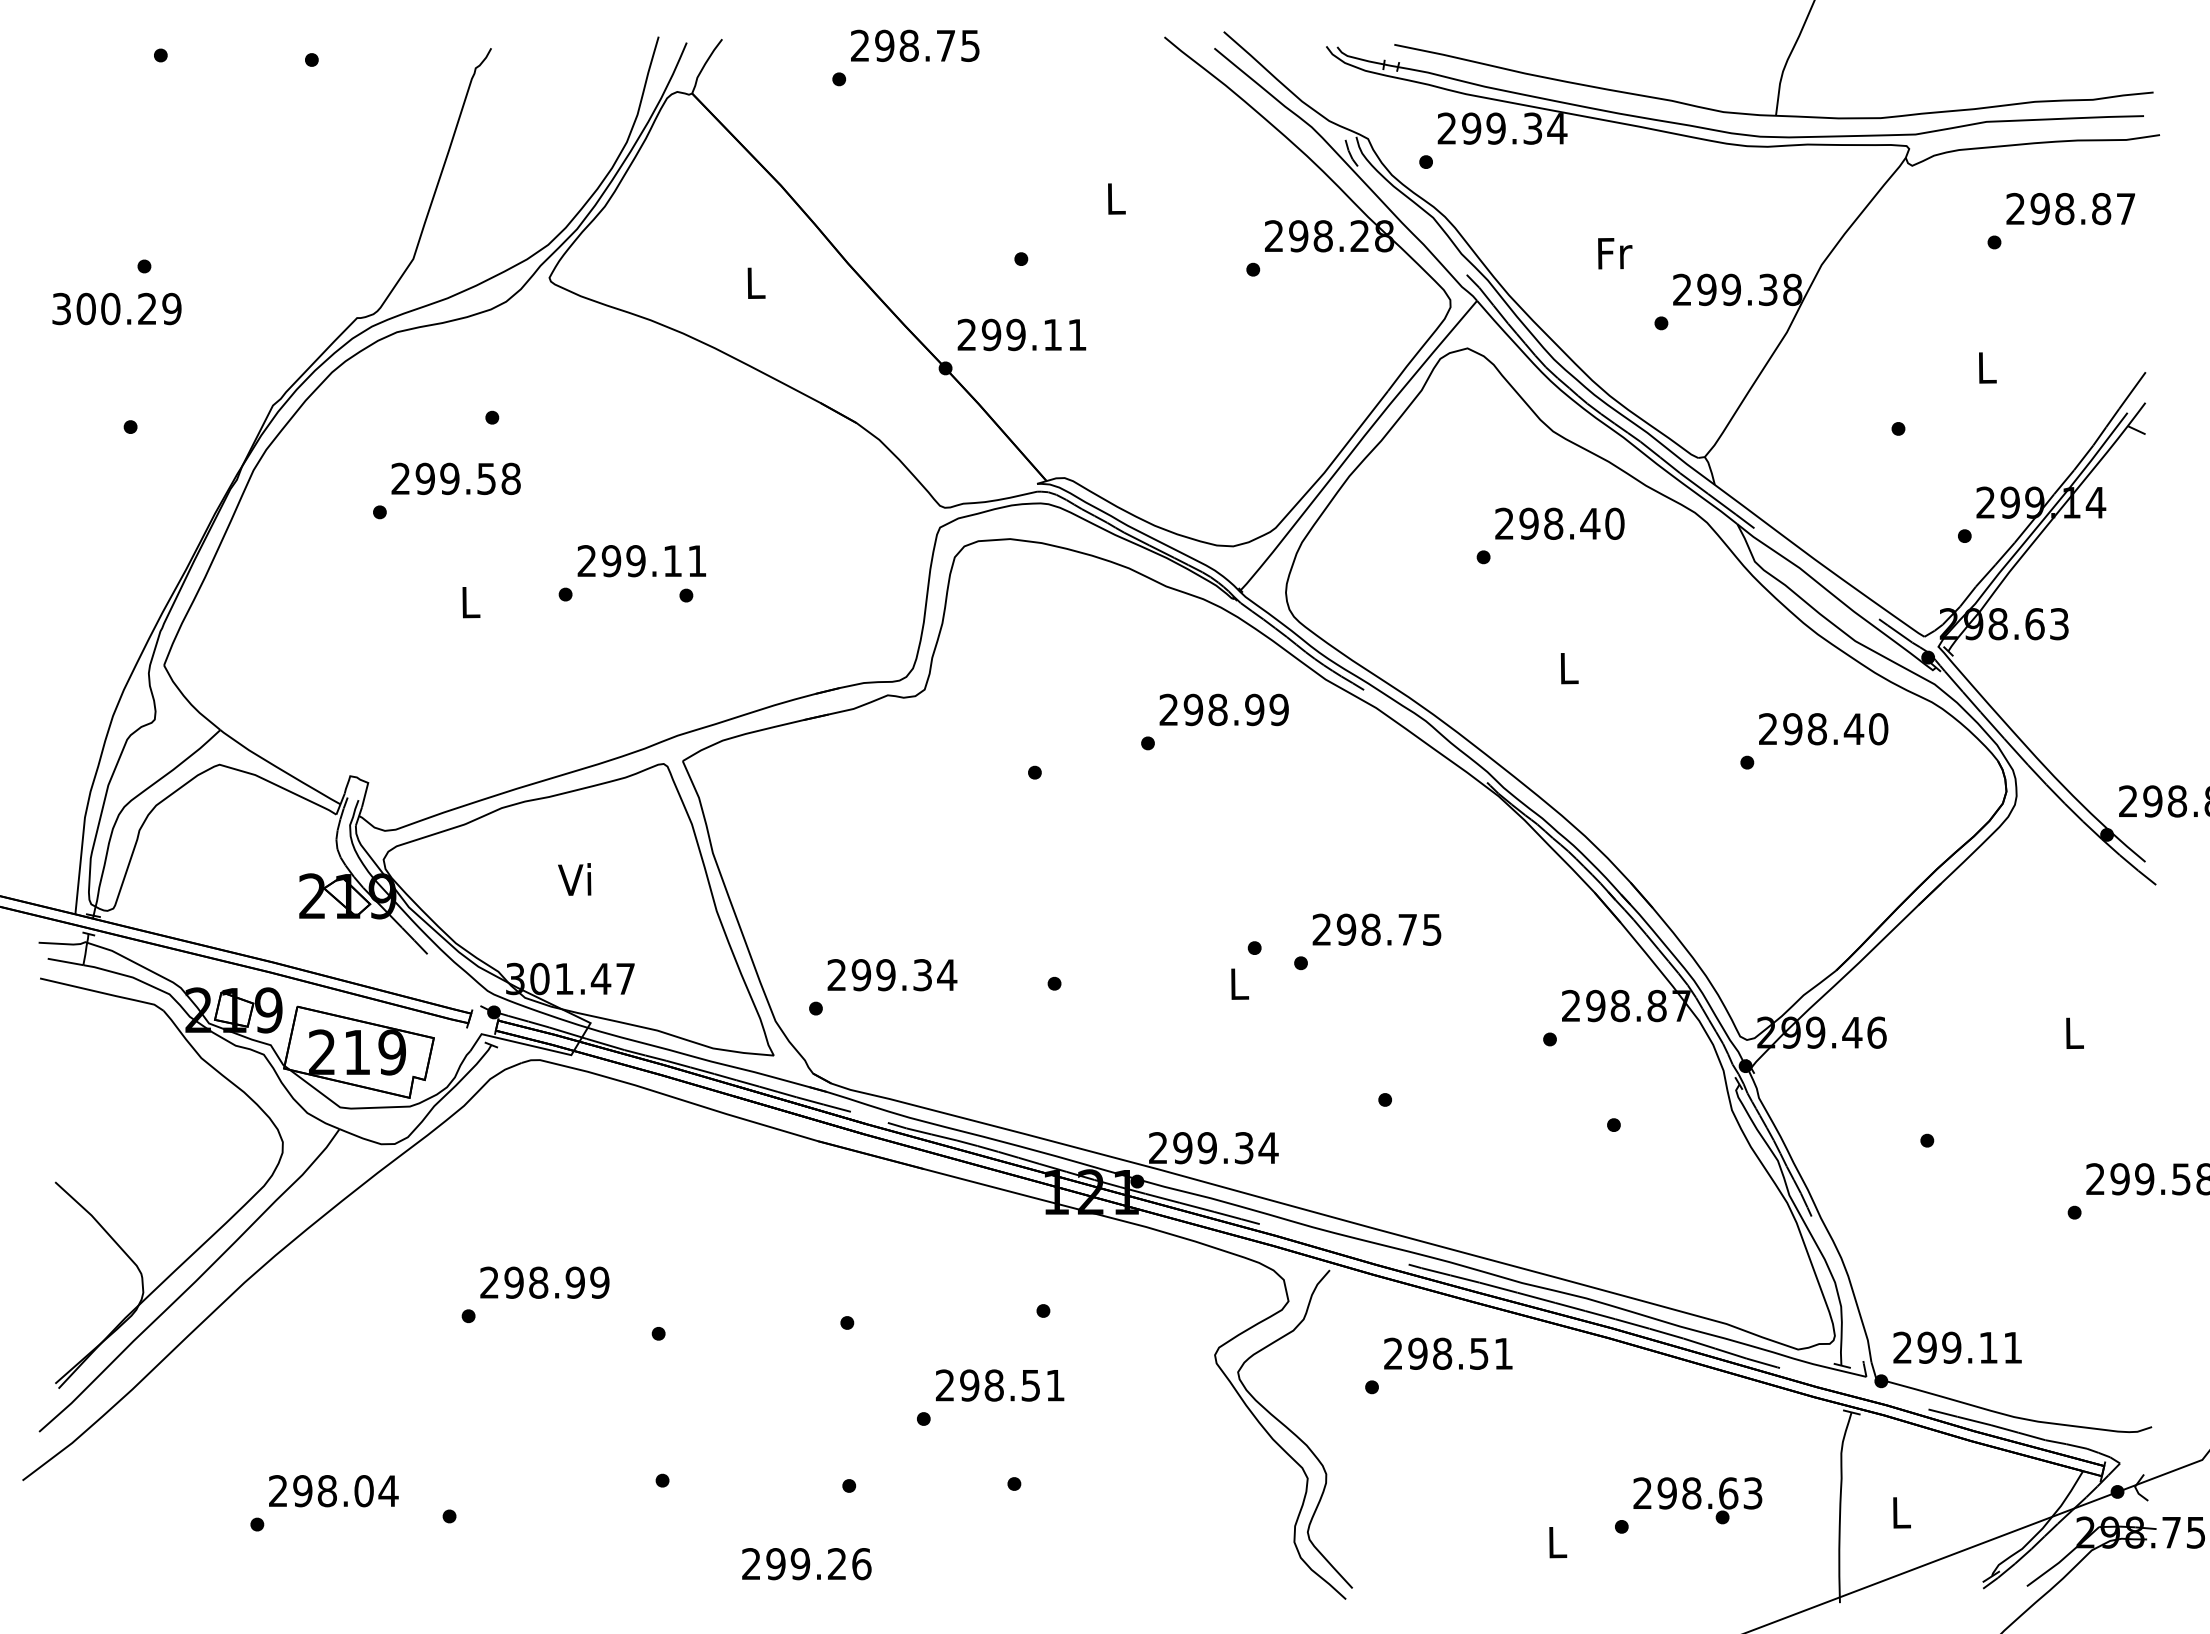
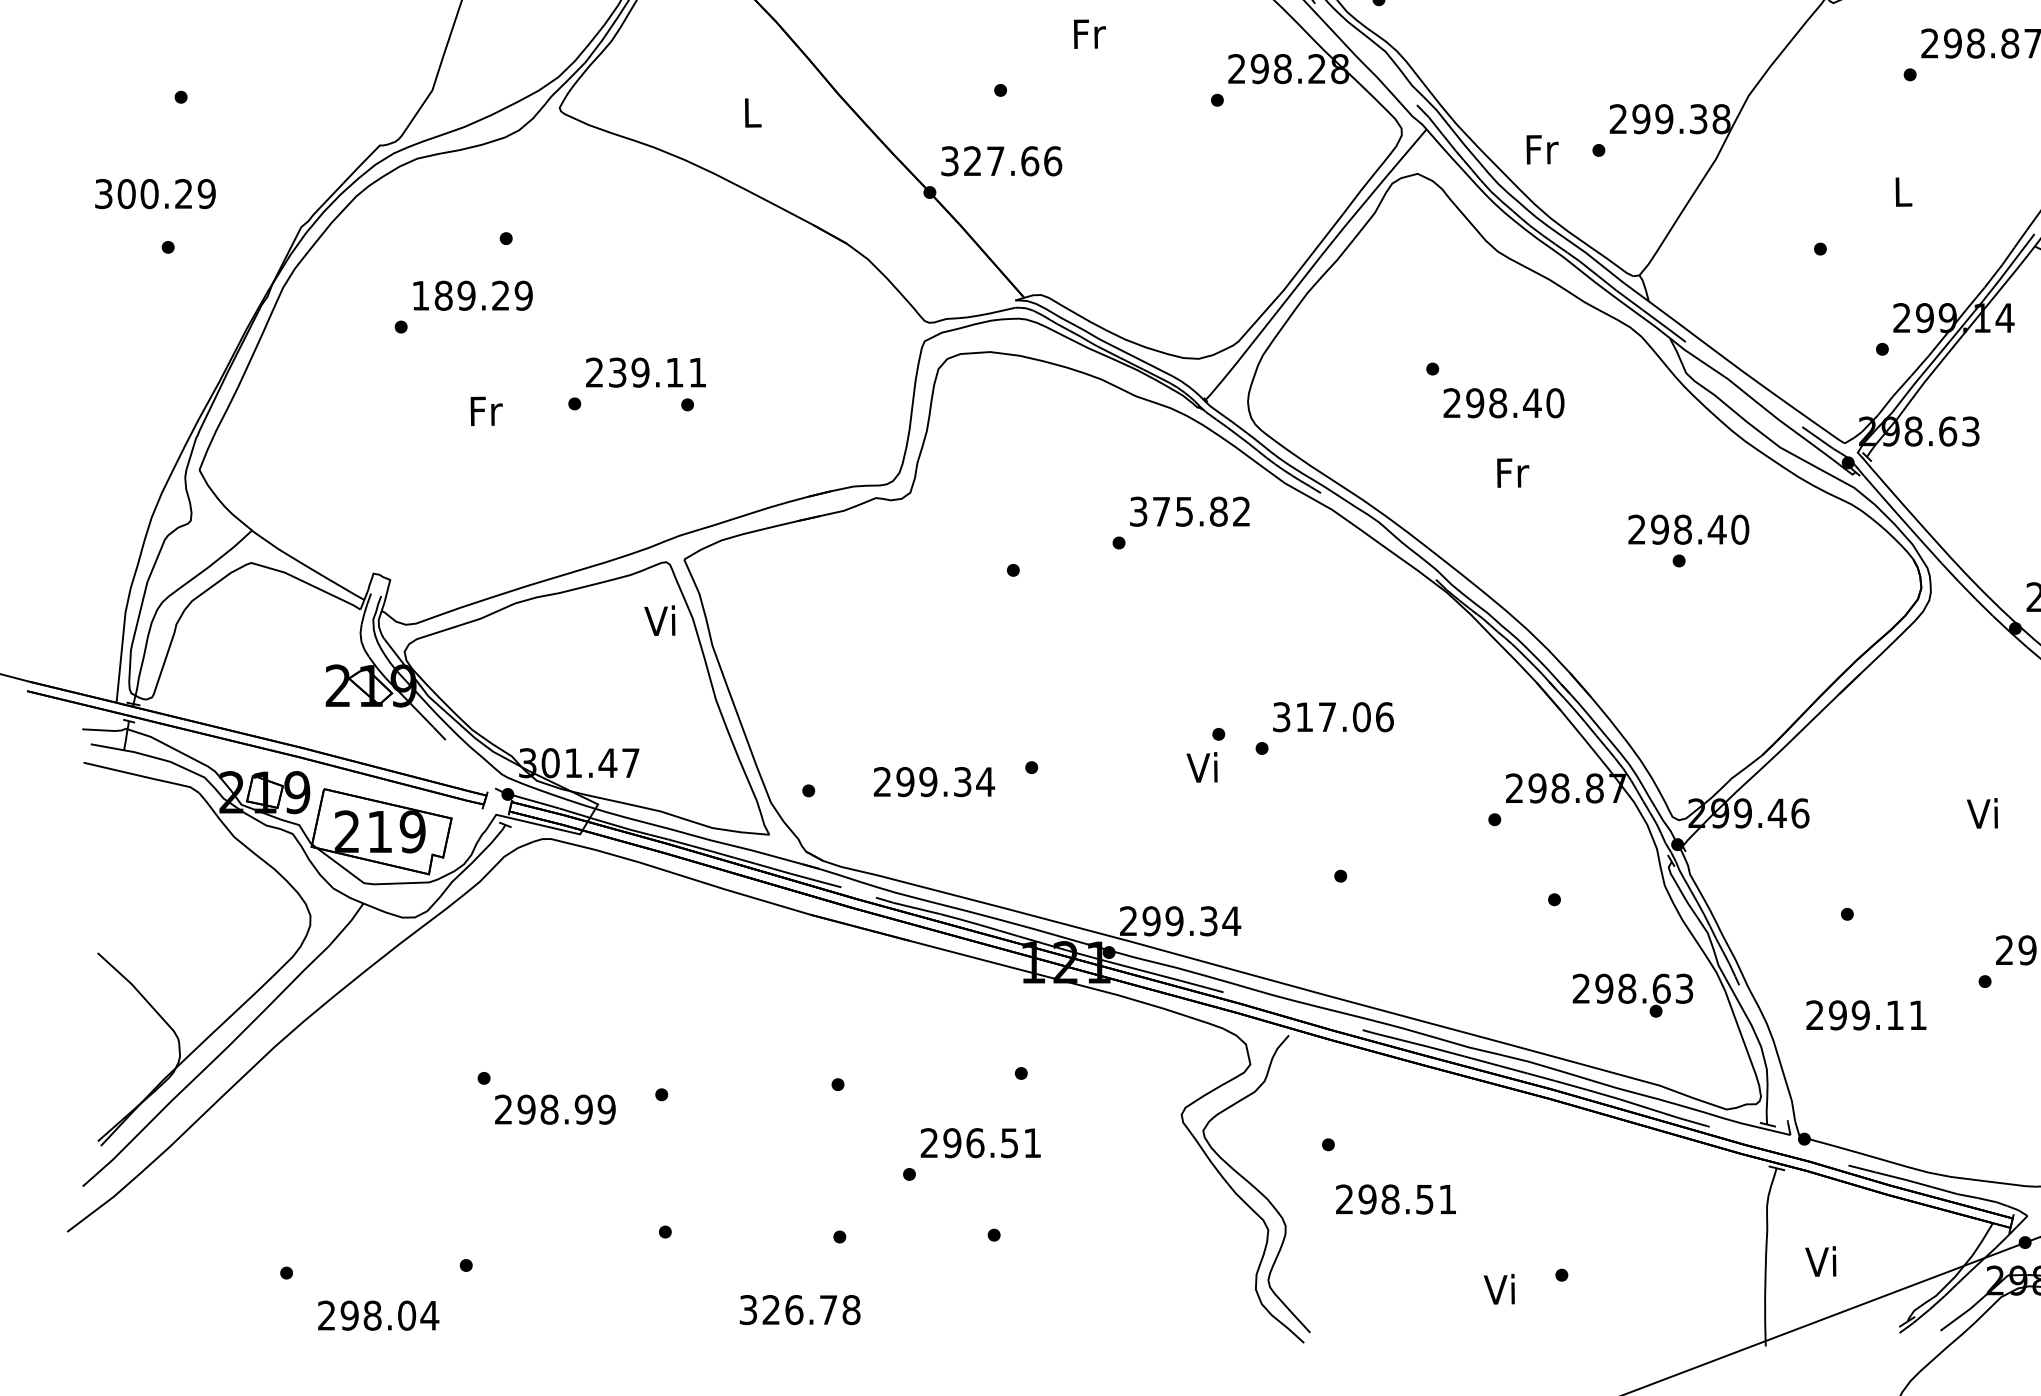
text: (1116, 198) -> (1089, 33), L -> Fr
text: (1615, 253) -> (1542, 149), moved
text: (116, 308) -> (155, 193), moved
text: (1022, 334) -> (1001, 160), 299.11 -> 327.66
text: (455, 478) -> (471, 295), 299.58 -> 189.29
text: (1559, 523) -> (1503, 402), moved
text: (611, 561) -> (617, 373), 299.11 -> 239.11
text: (471, 602) -> (486, 411), L -> Fr
text: (1569, 668) -> (1512, 473), L -> Fr
text: (1223, 709) -> (1189, 511), 298.99 -> 375.82
text: (1823, 729) -> (1688, 530), moved
text: (574, 879) -> (659, 620), moved
text: (1377, 929) -> (1333, 716), 298.75 -> 317.06
text: (892, 975) -> (934, 782), moved
text: (1236, 983) -> (1201, 767), L -> Vi
text: (2071, 1032) -> (1982, 813), L -> Vi
text: (544, 1282) -> (555, 1109), moved
text: (1957, 1347) -> (1866, 1015), moved
text: (1448, 1353) -> (1396, 1199), moved
text: (994, 1385) -> (975, 1143), 298.51 -> 296.51
text: (333, 1491) -> (378, 1316), moved
text: (1697, 1500) -> (1632, 995), moved
text: (1898, 1511) -> (1820, 1260), L -> Vi
text: (1554, 1541) -> (1498, 1288), L -> Vi
text: (806, 1564) -> (799, 1310), 299.26 -> 326.78

